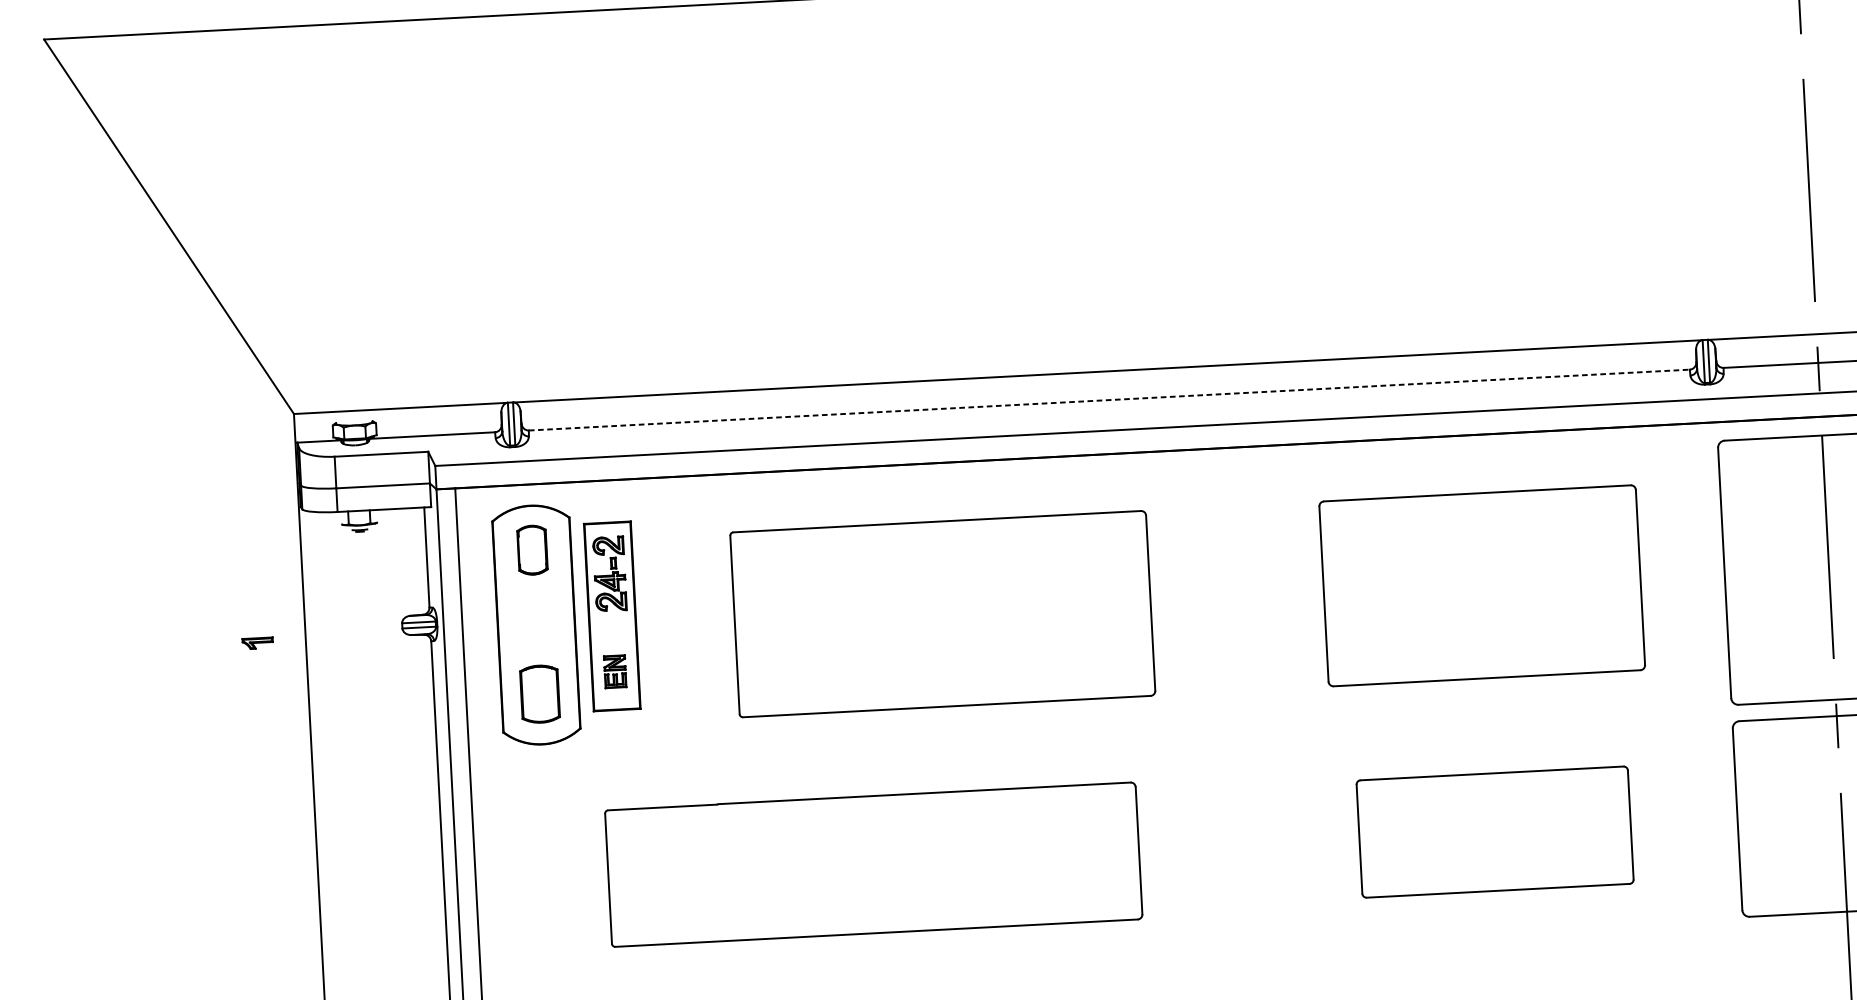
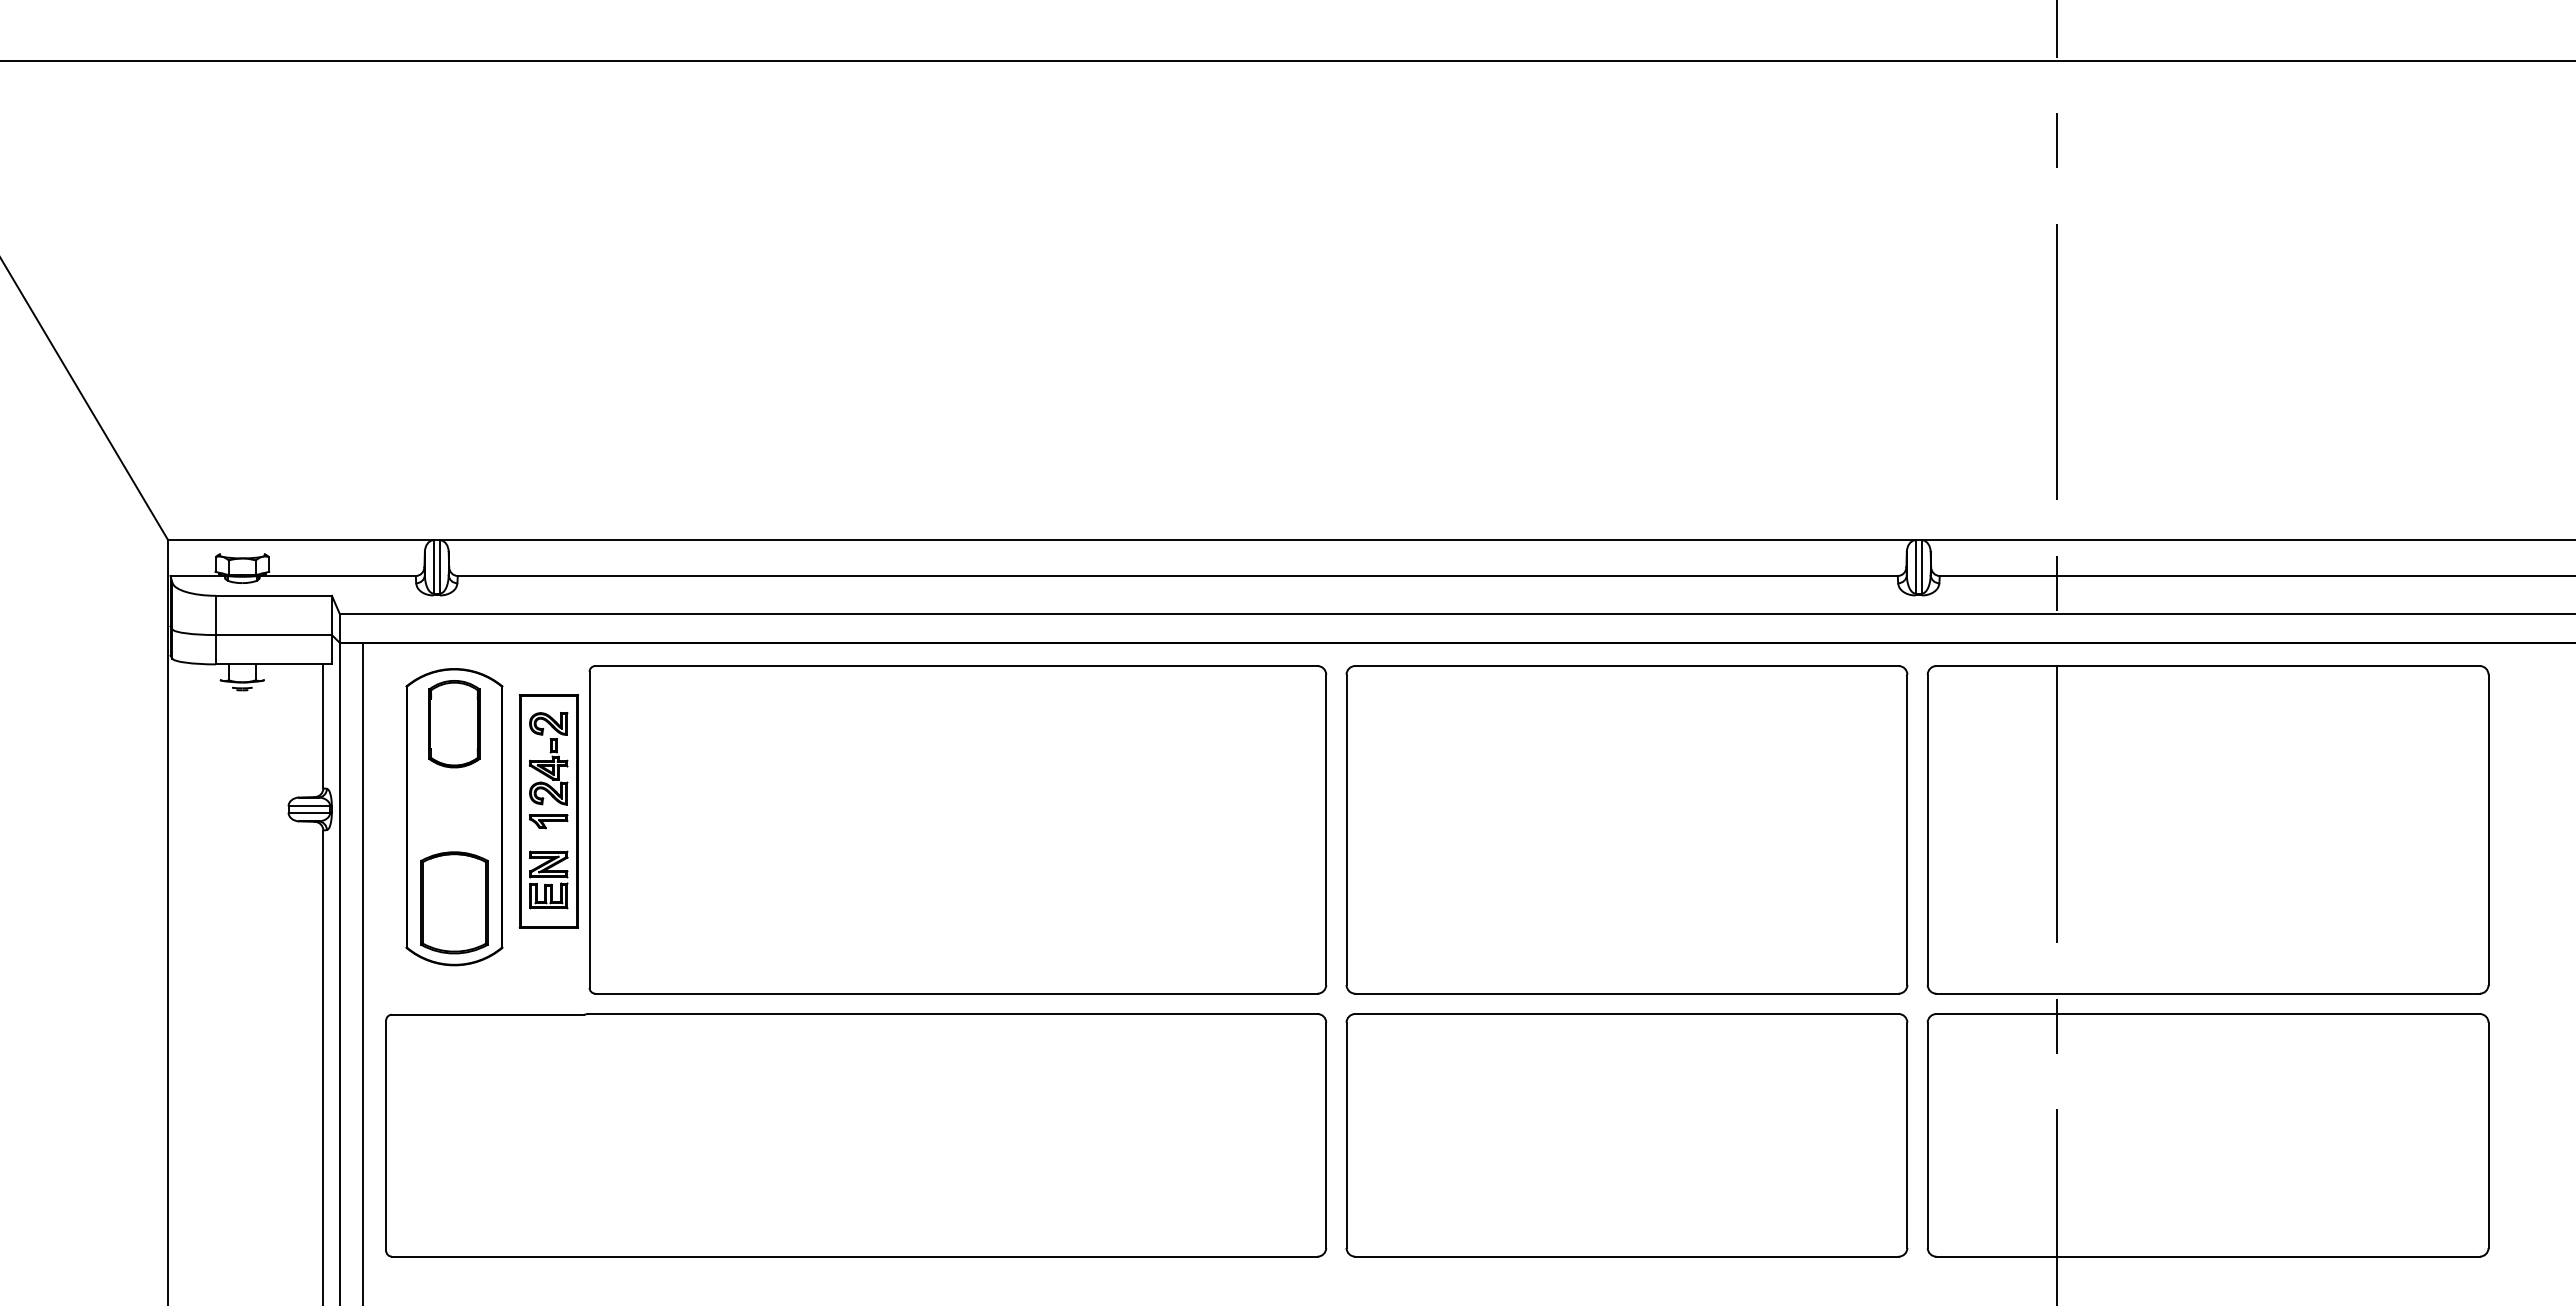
line: (1109, 399) -> (1178, 575), dashed -> solid
part: (532, 550) -> (454, 724), size x1.43
part: (1481, 585) -> (1626, 829), size x1.43
part: (942, 613) -> (957, 829), size x1.43
part: (257, 643) -> (548, 821), moved
part: (614, 671) -> (548, 879), size x1.43
part: (540, 693) -> (454, 902), size x1.43
part: (1494, 832) -> (1626, 1135), size x1.67
part: (873, 864) -> (856, 1135), size x1.43

